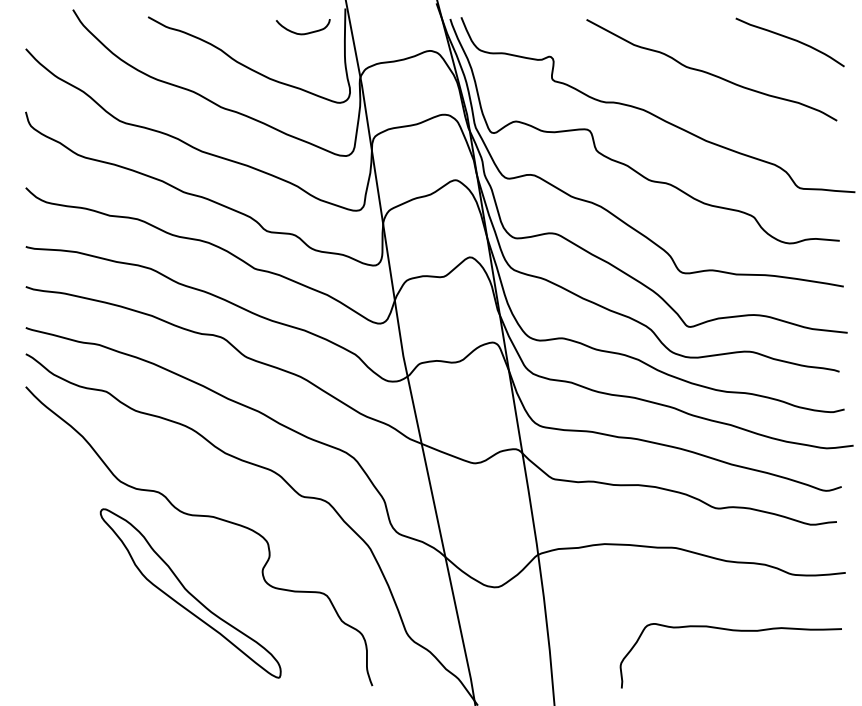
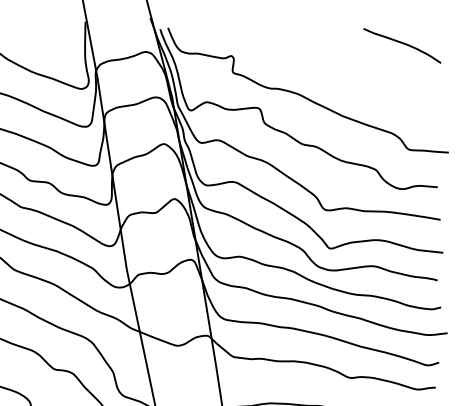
curve: (306, 32) -> (57, 38), removed
curve: (709, 72) -> (344, 67), removed

